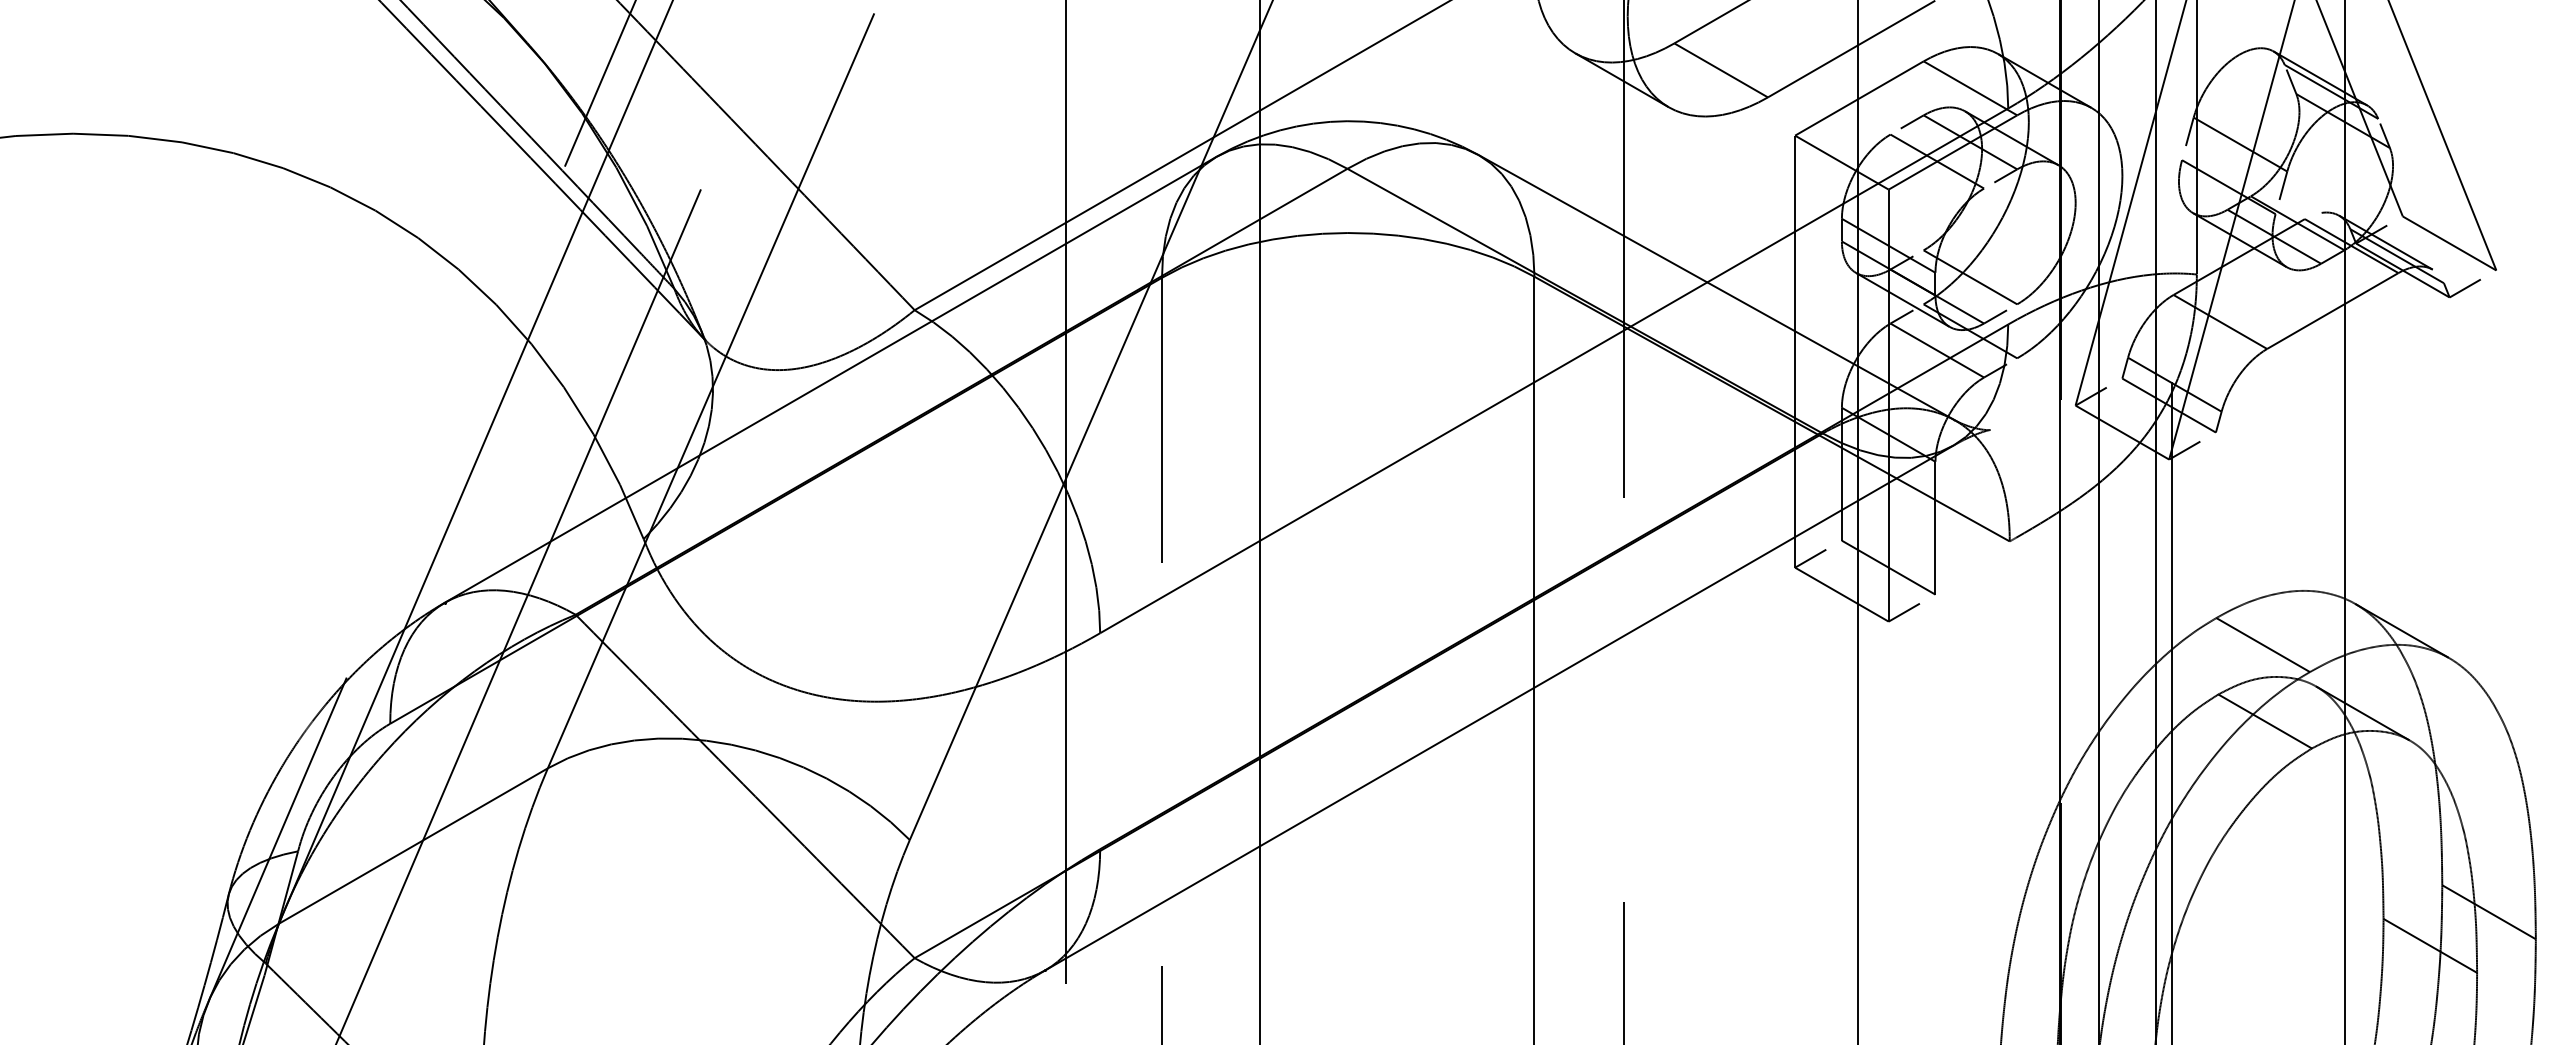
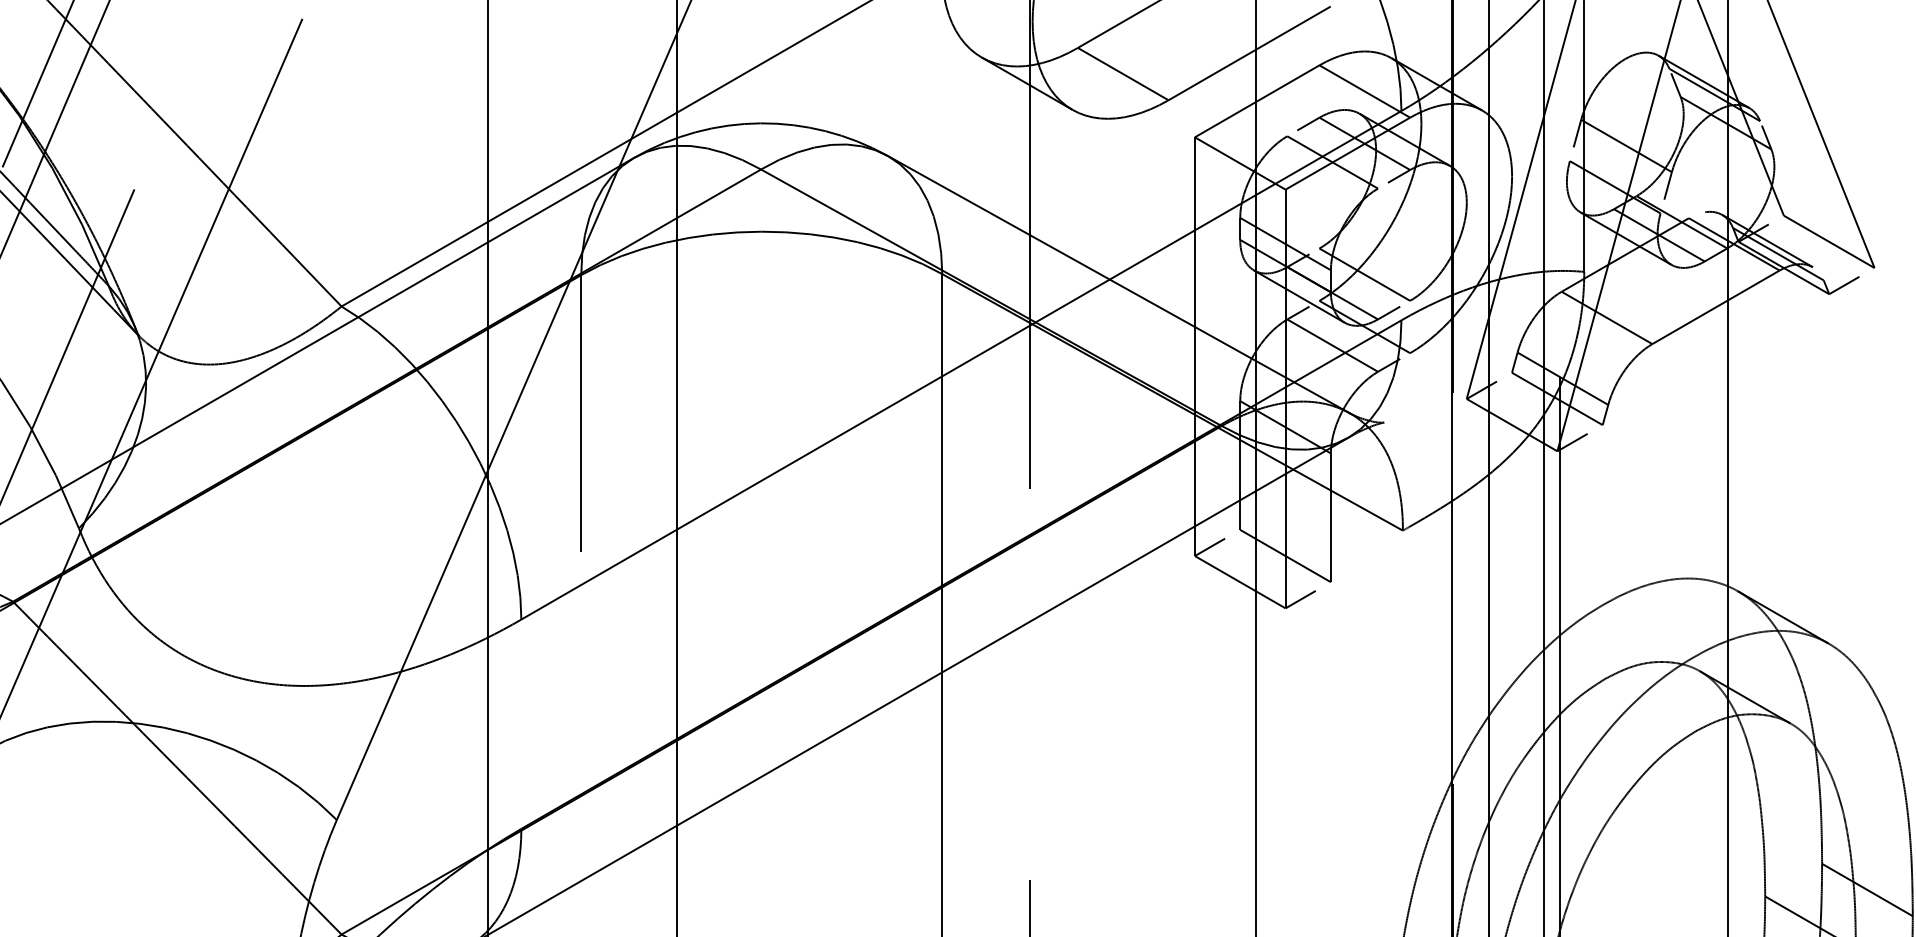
line: (2262, 645) -> (1647, 631), removed
line: (2264, 721) -> (1649, 705), removed

